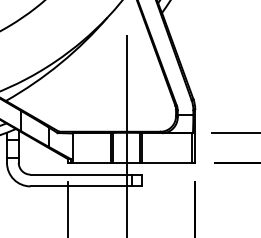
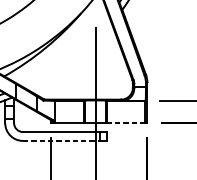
line: (167, 162) -> (126, 122), solid -> dashed
line: (81, 186) -> (61, 140), solid -> dashed

